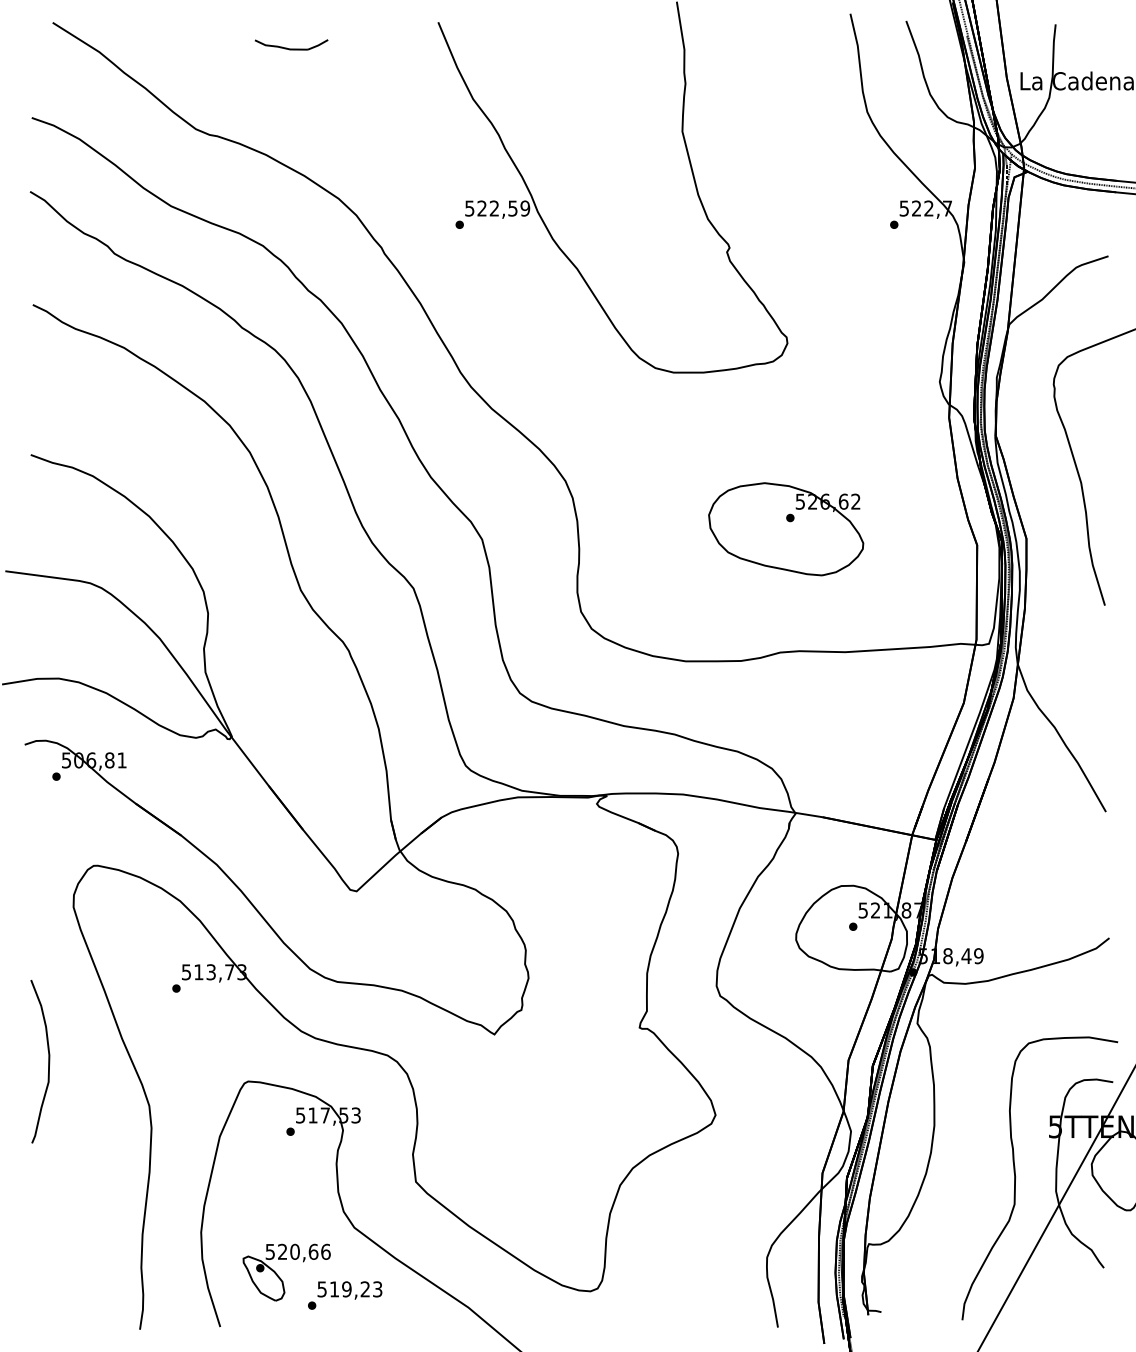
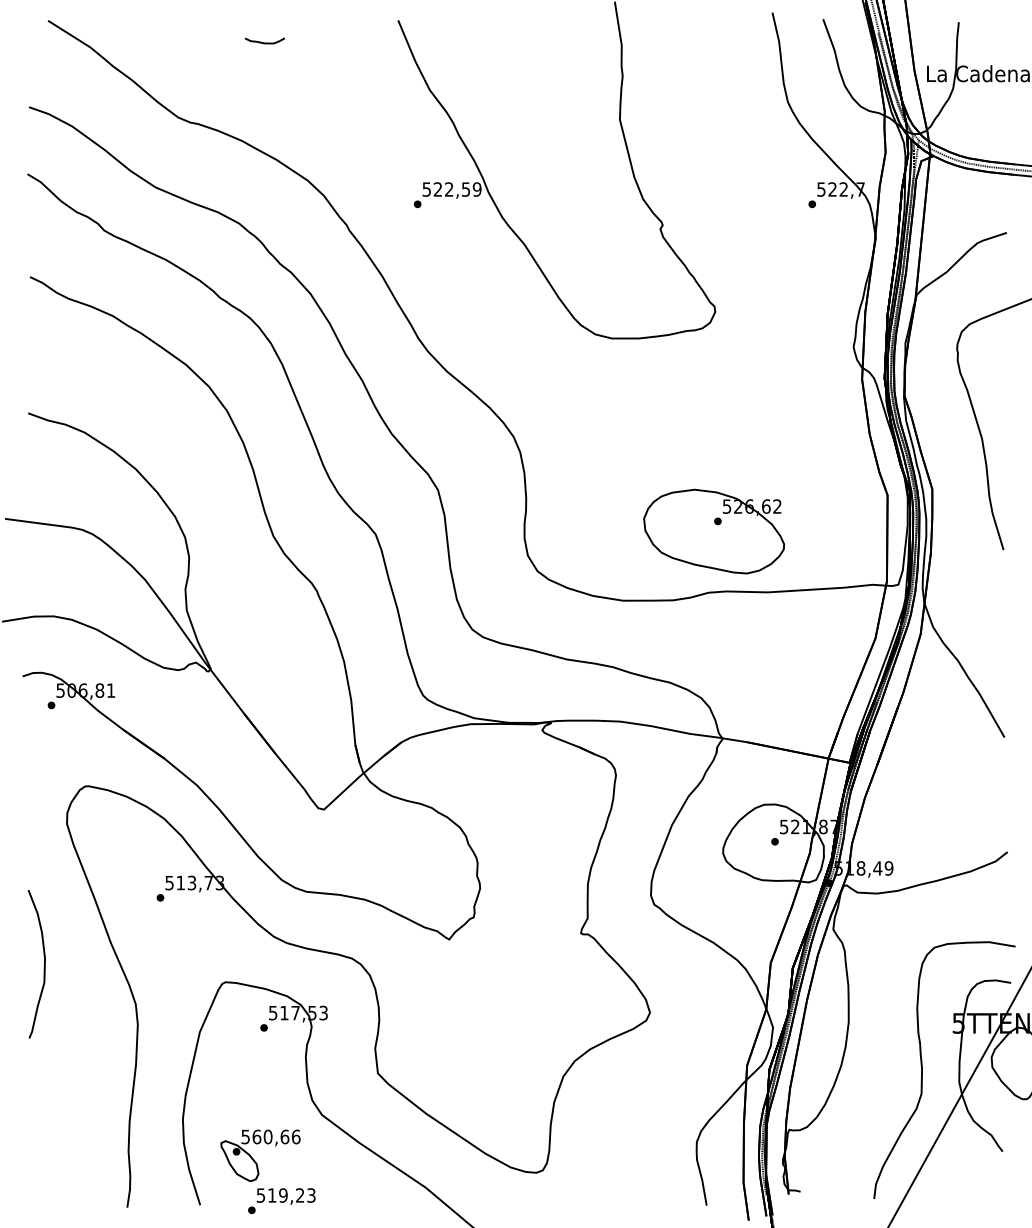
part: (291, 44) -> (264, 40), size x0.6
part: (786, 529) -> (714, 531), moved
text: (282, 1251) -> (256, 1136), 520,66 -> 560,66
text: (345, 1295) -> (282, 1201), moved

